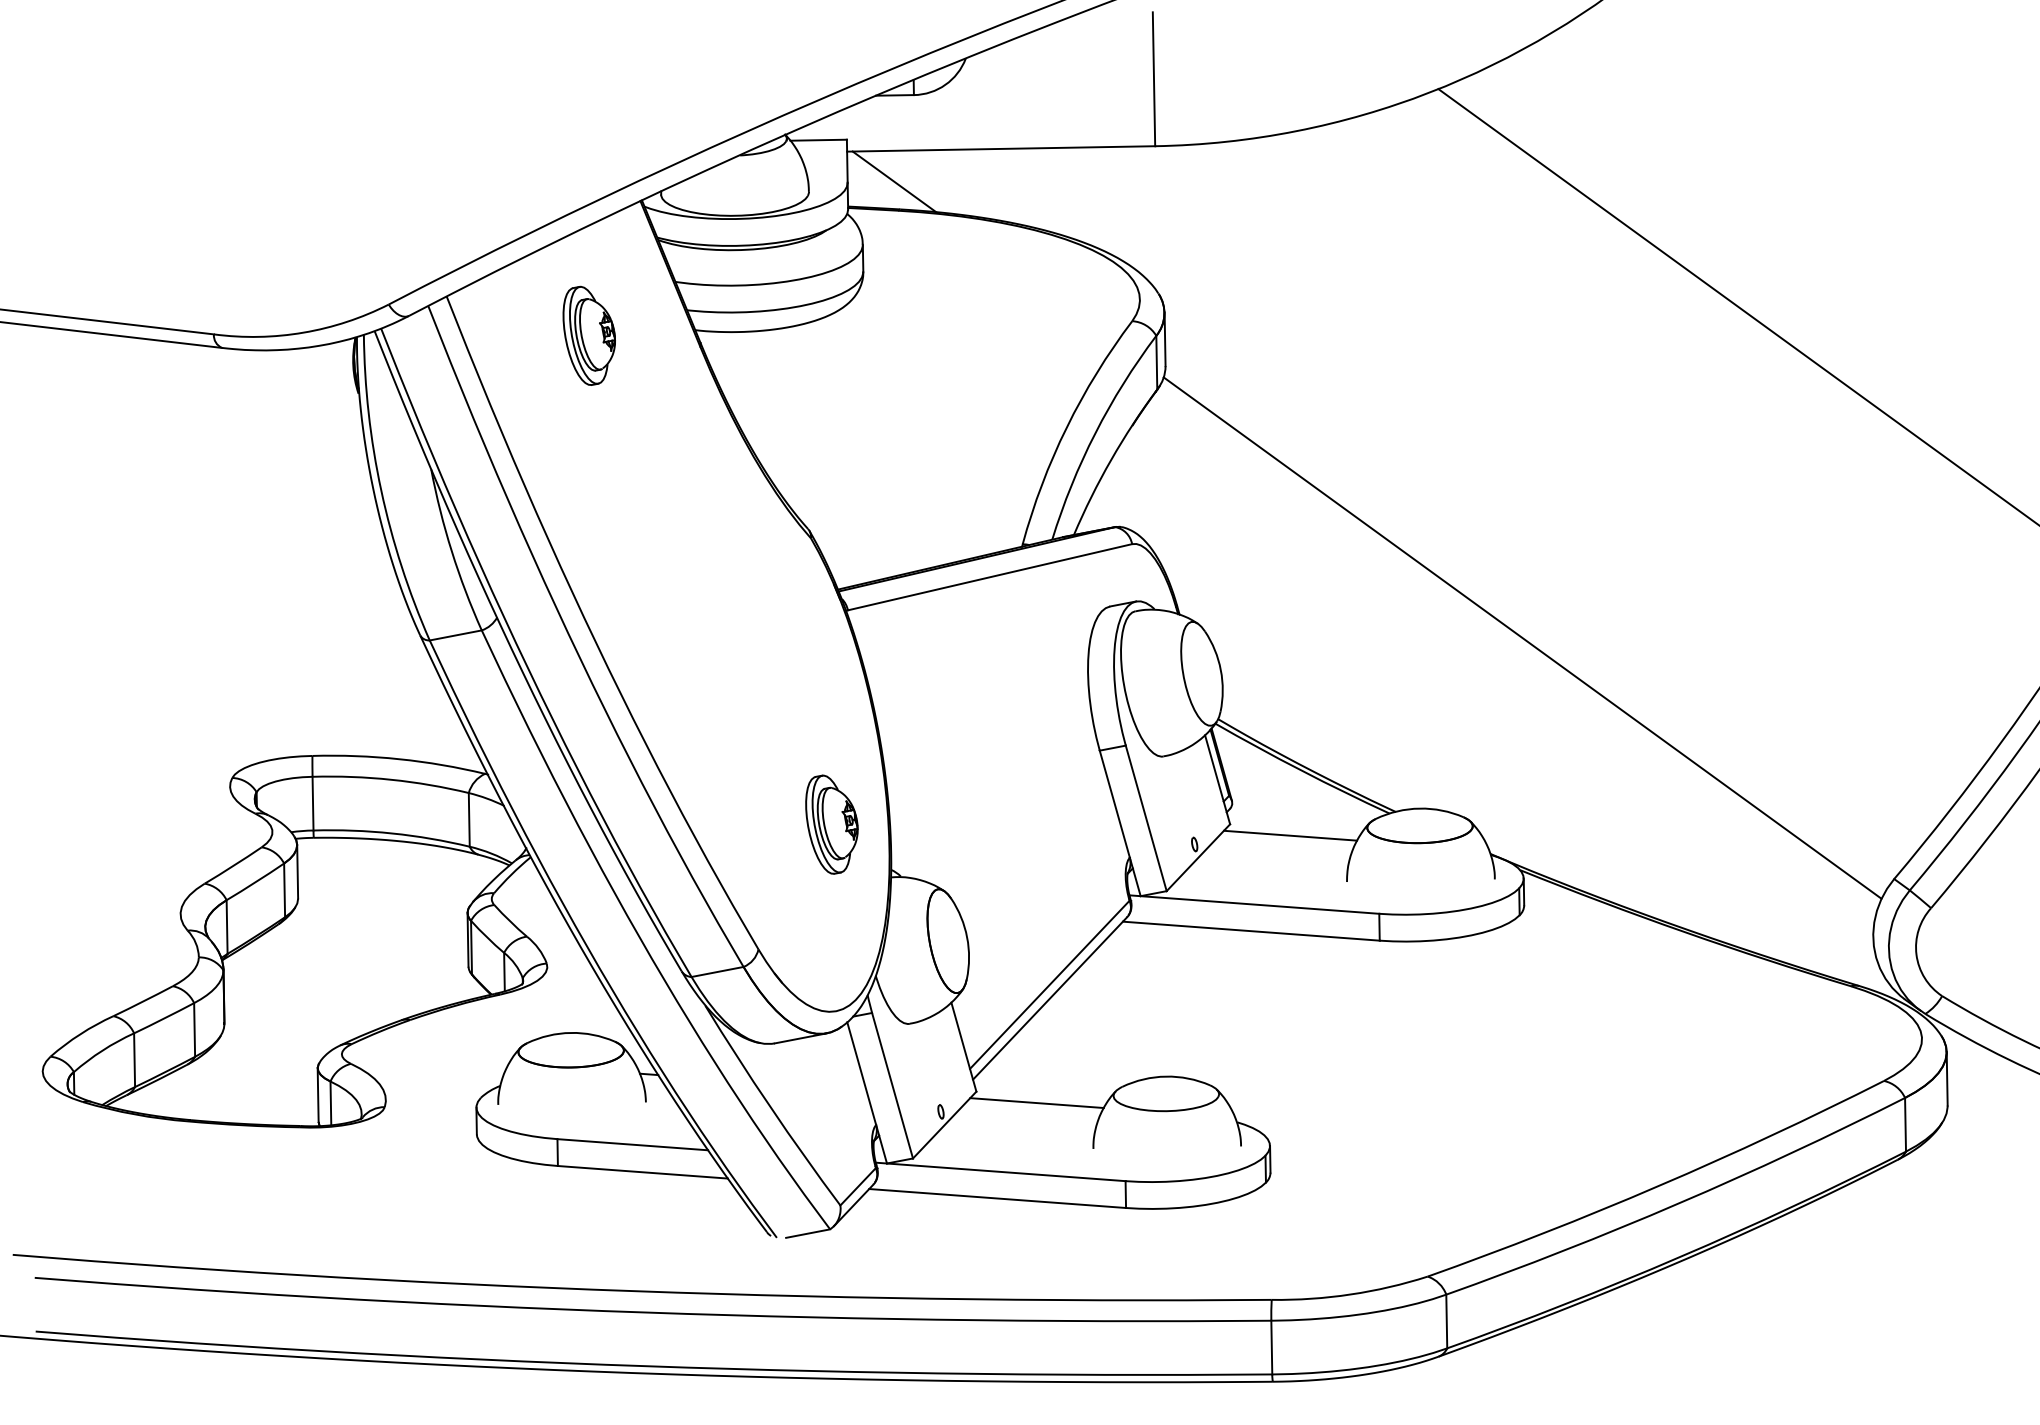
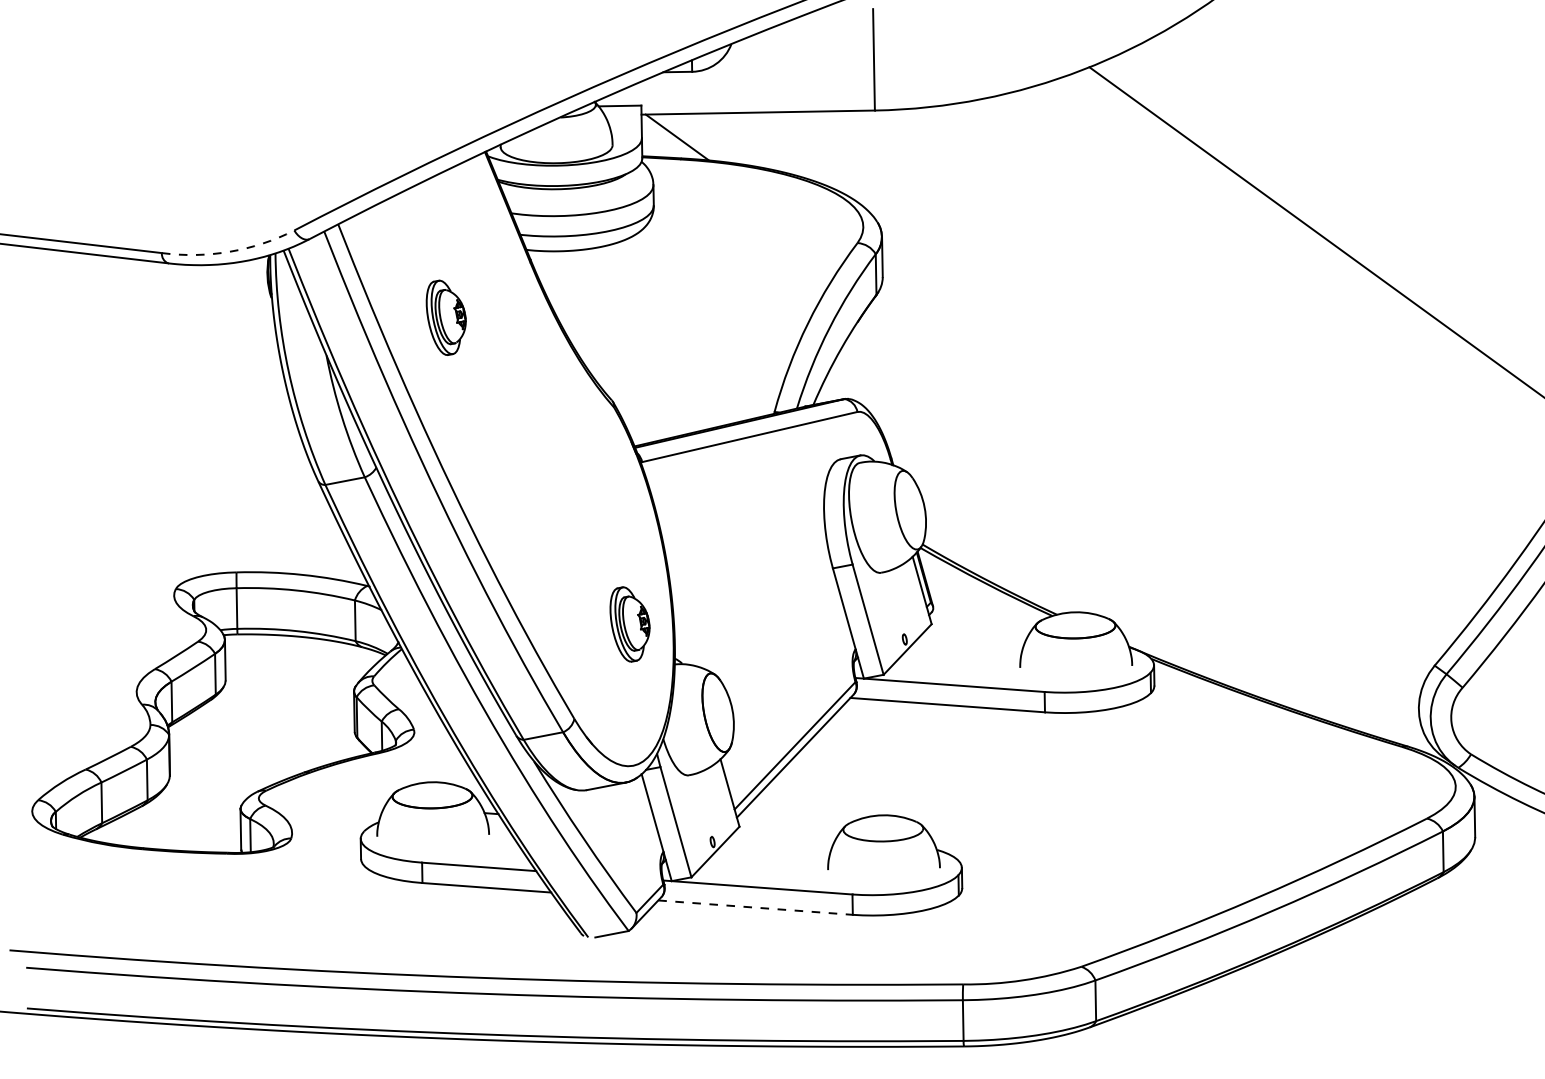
arc: (303, 332) -> (229, 251), solid -> dashed
part: (588, 335) -> (445, 317), moved
line: (1522, 637) -> (1153, 482), removed
line: (1290, 835) -> (977, 632), removed
line: (1036, 1103) -> (784, 835), removed
line: (997, 1198) -> (755, 907), solid -> dashed

